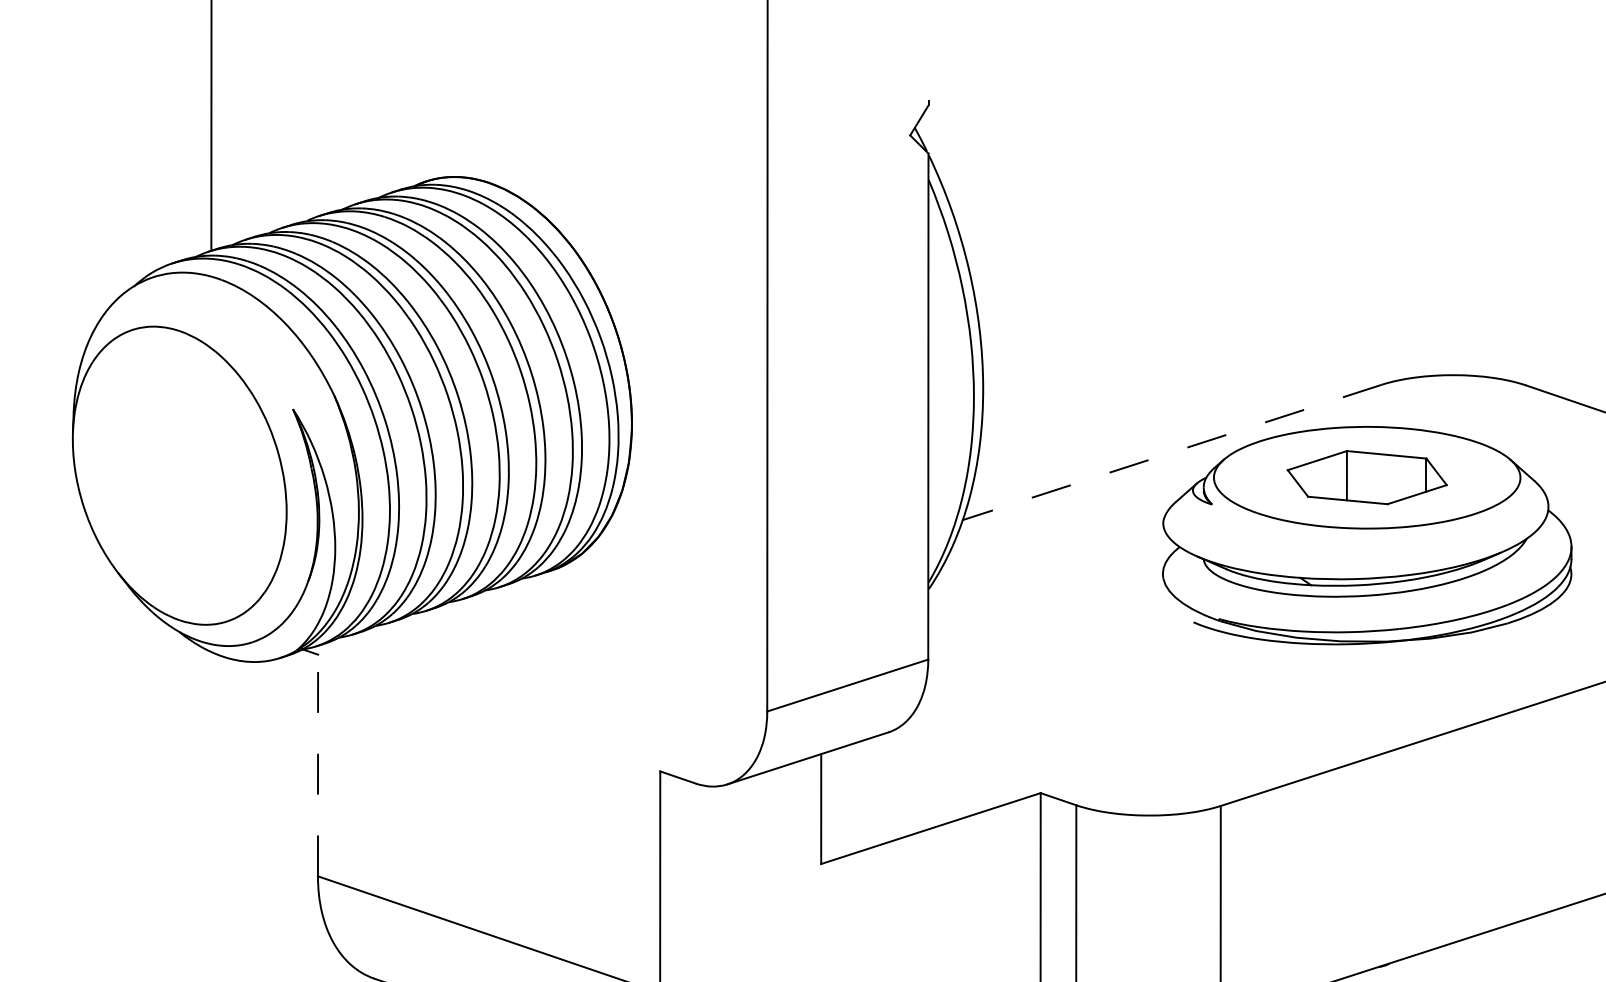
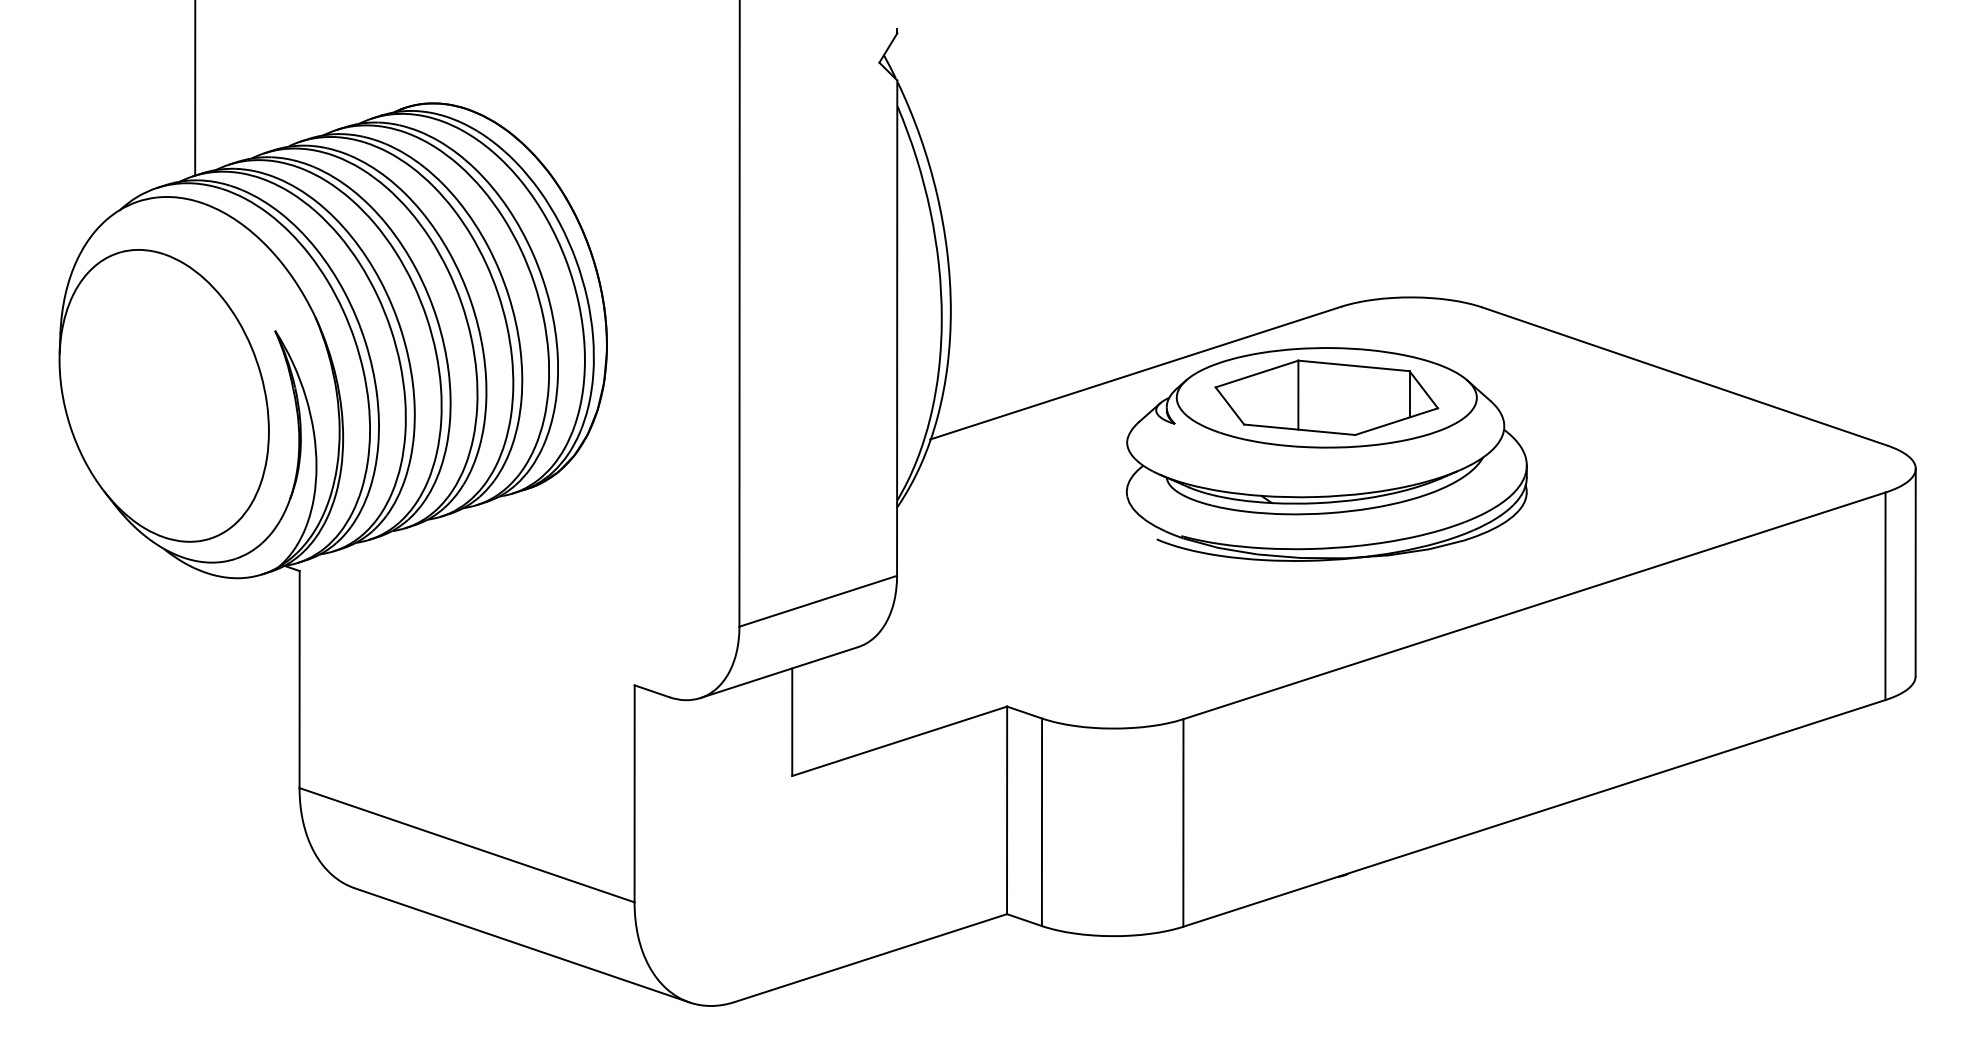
line: (1171, 452) -> (1135, 373), dashed -> solid
part: (1366, 477) -> (1326, 397), size x1.43
line: (317, 765) -> (299, 679), dashed -> solid

